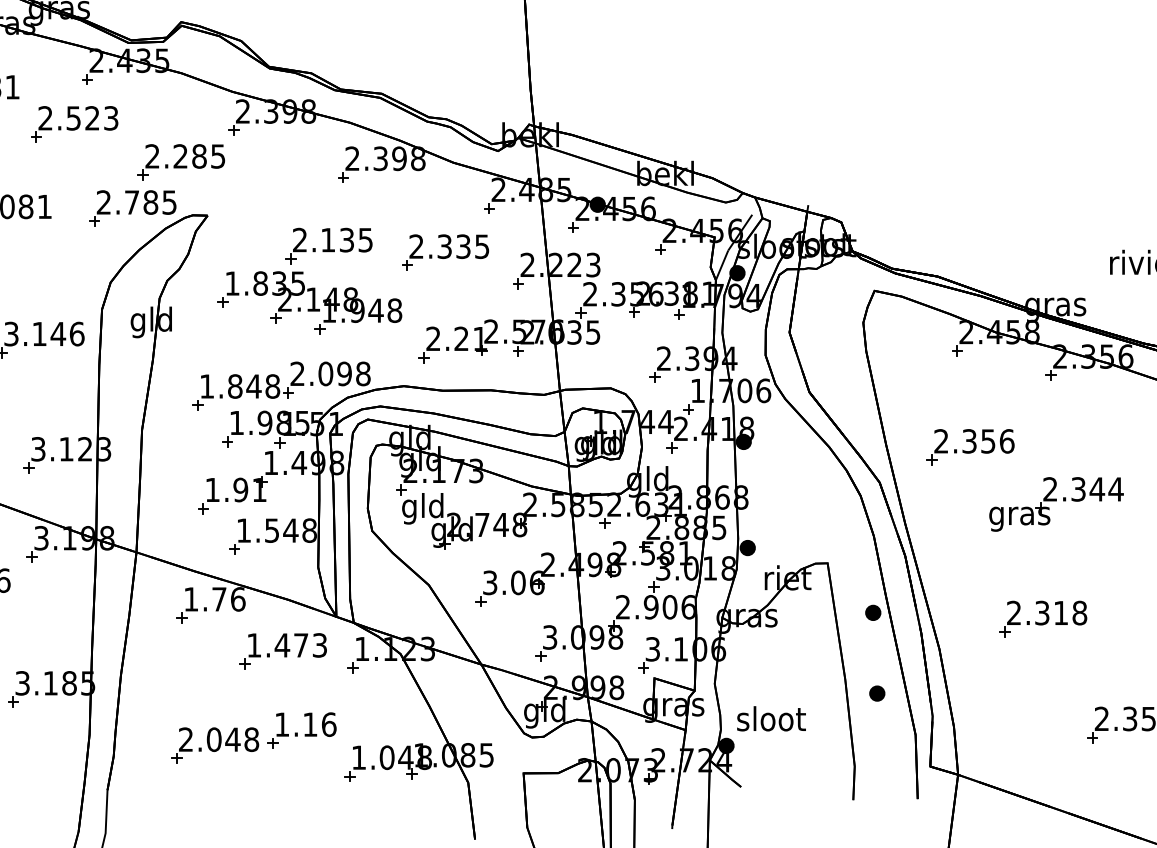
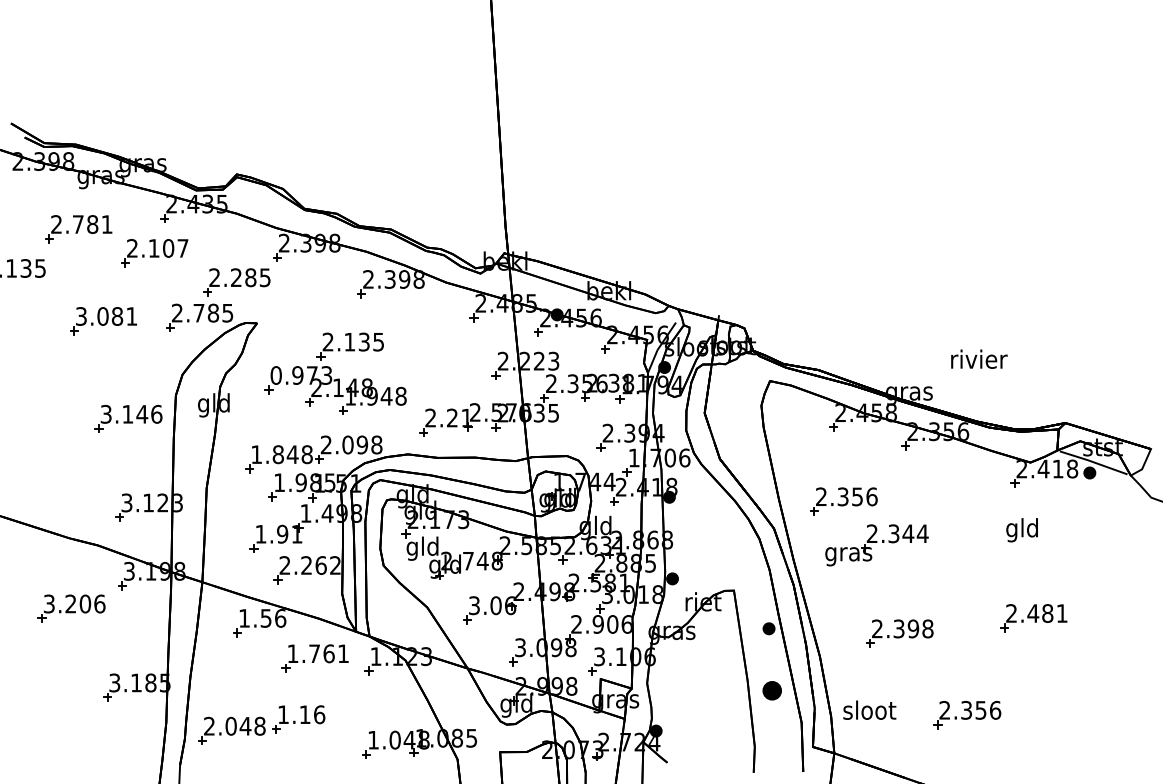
text: (92, 118) -> (168, 248), 2.523 -> 2.107
part: (444, 252) -> (439, 351), removed
text: (265, 283) -> (301, 375), 1.835 -> 0.973
part: (1055, 504) -> (876, 545), moved
text: (275, 530) -> (309, 565), 1.548 -> 2.262
text: (218, 599) -> (265, 618), 1.76 -> 1.56
text: (1061, 612) -> (913, 628), 2.318 -> 2.398
text: (300, 645) -> (328, 653), 1.473 -> 1.761
part: (876, 693) -> (771, 690), size x1.6
text: (771, 717) -> (869, 709), moved
part: (253, 737) -> (261, 724), moved

